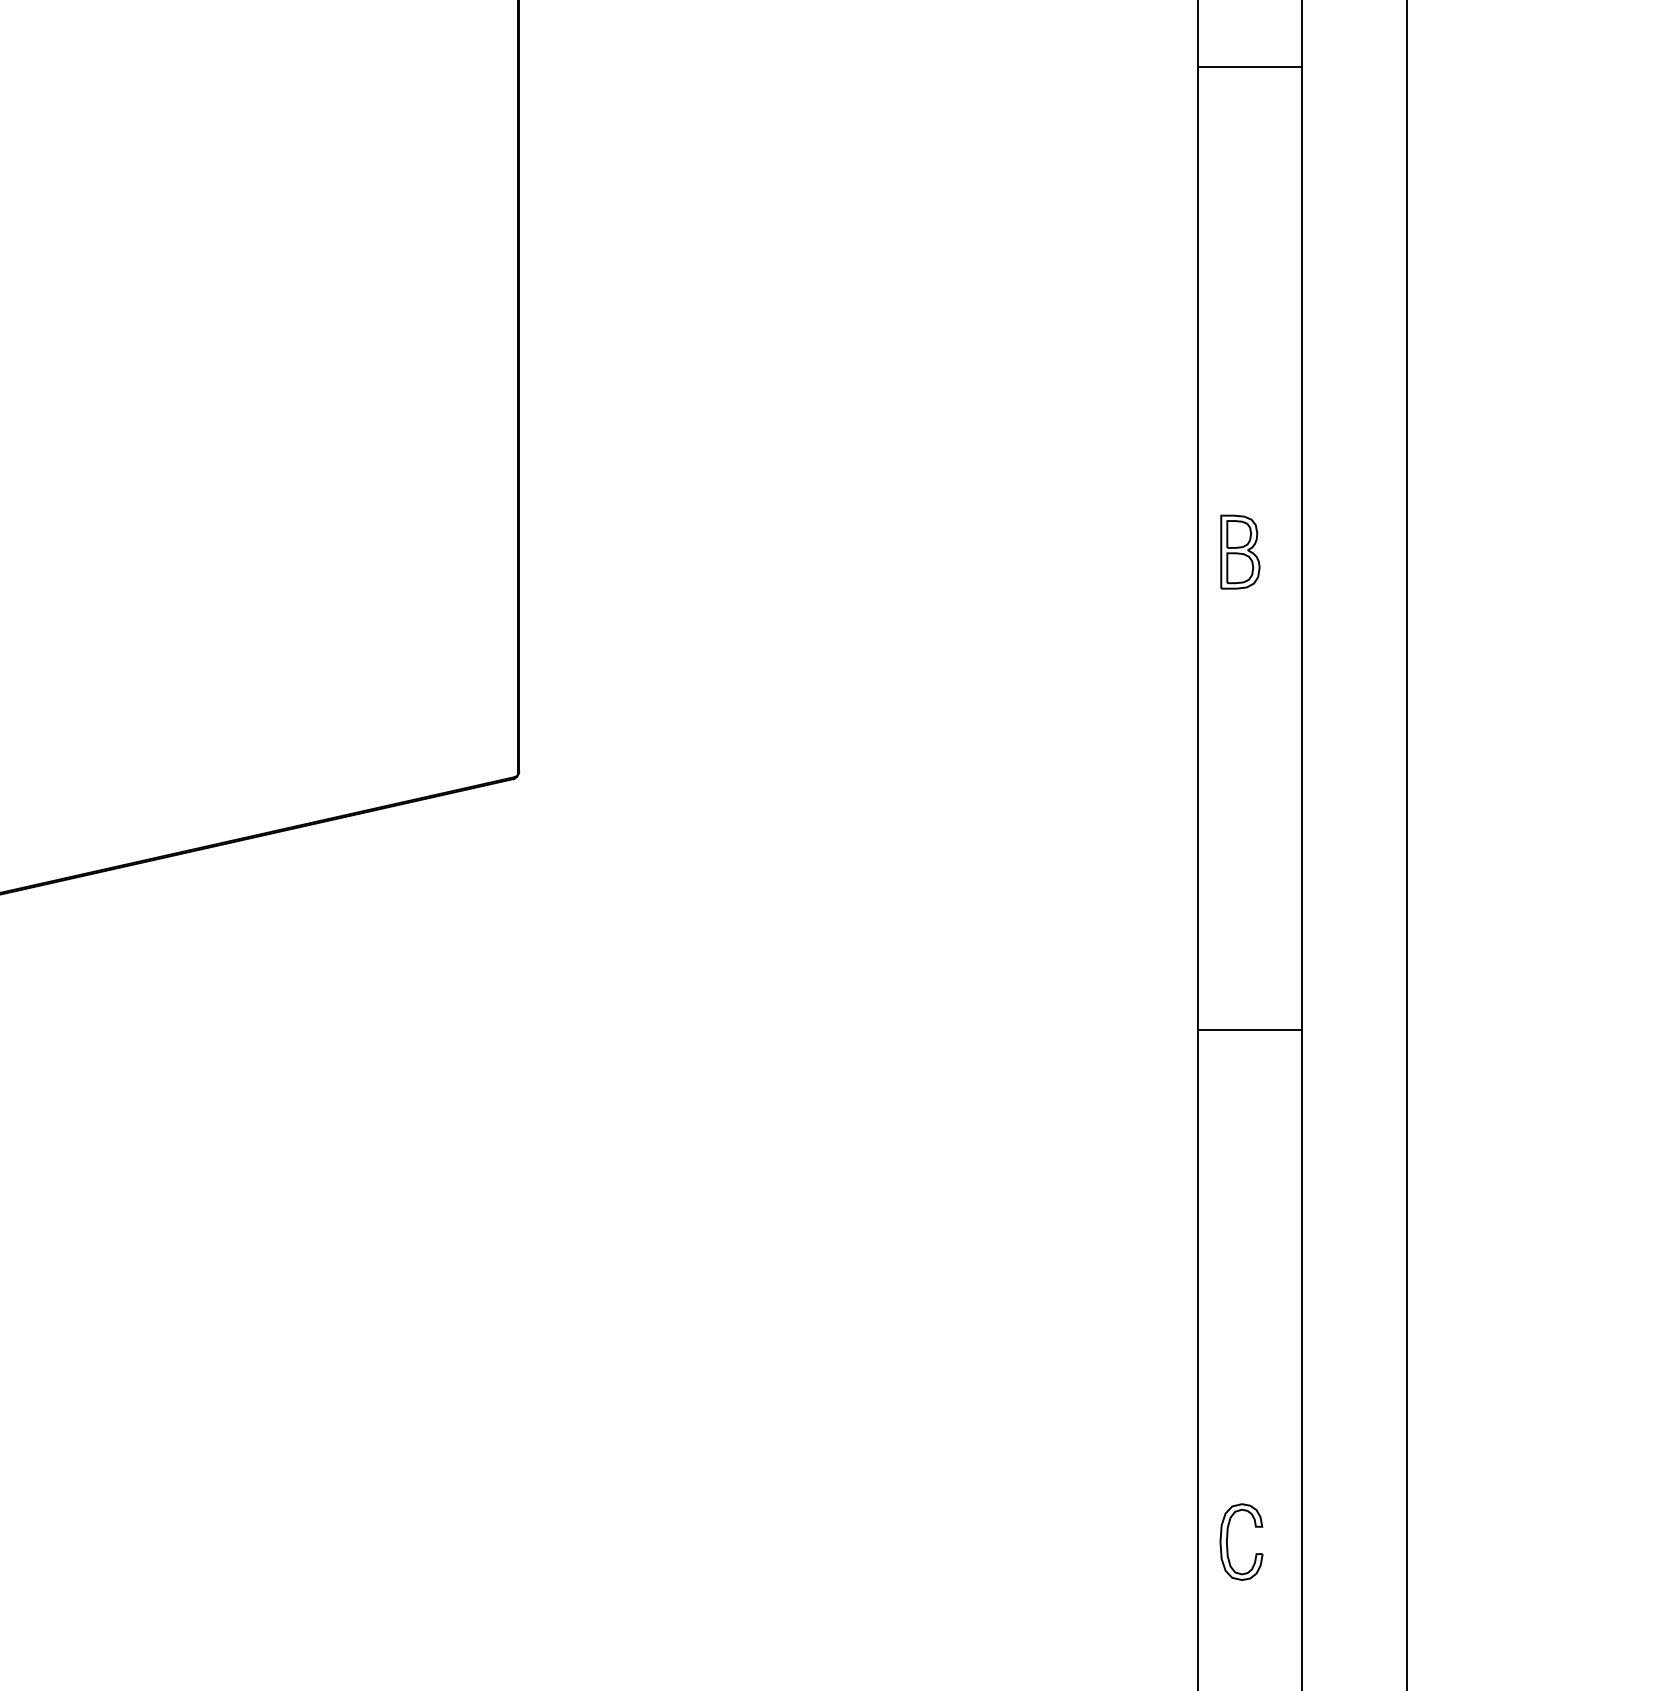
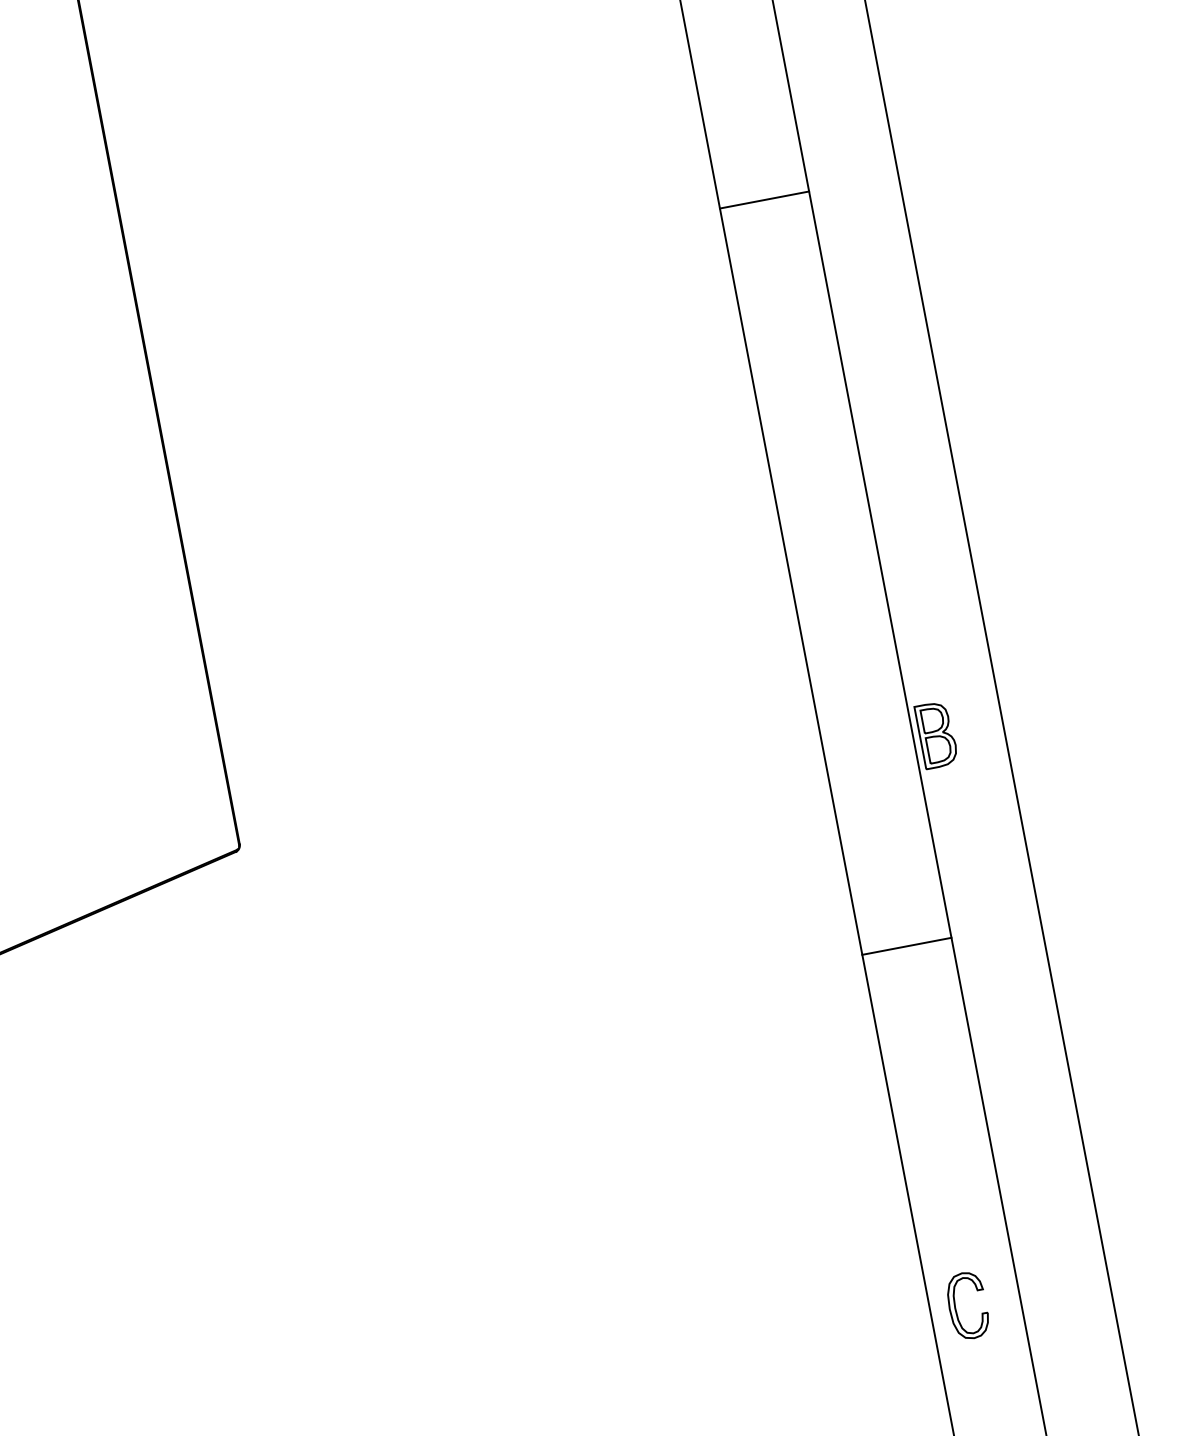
line: (1250, 67) -> (764, 200), moved
part: (1240, 551) -> (936, 734), moved
part: (1228, 1536) -> (955, 1303), moved

